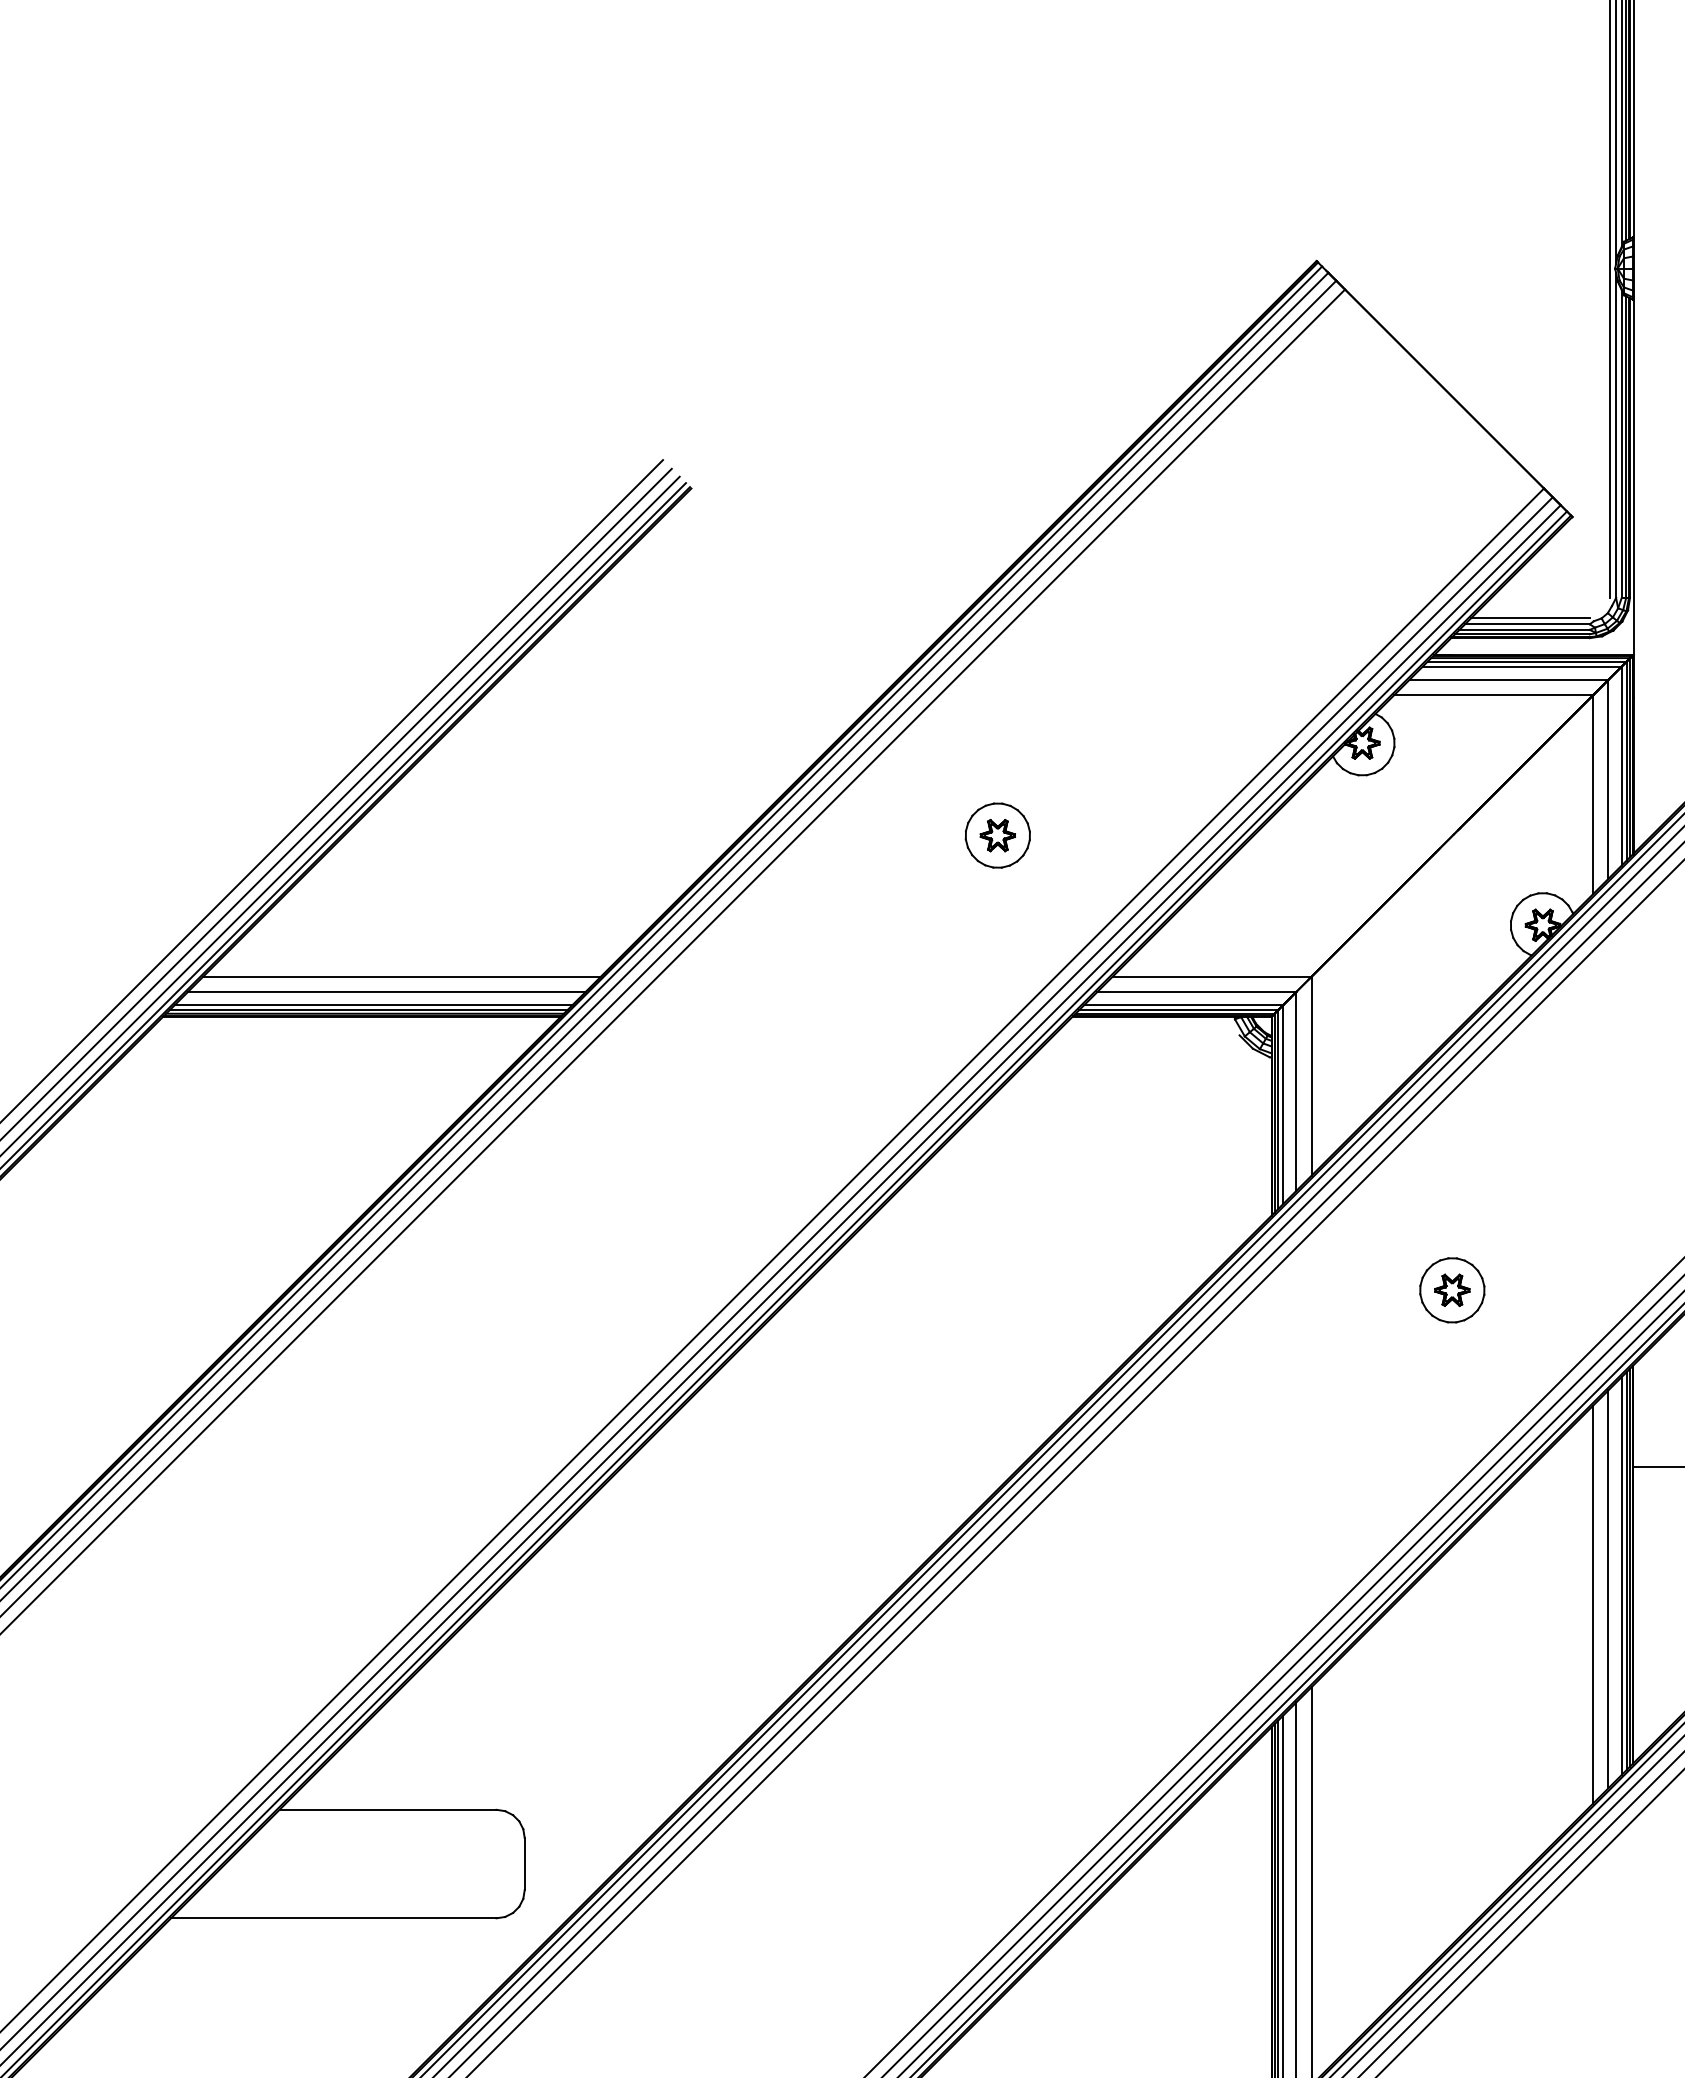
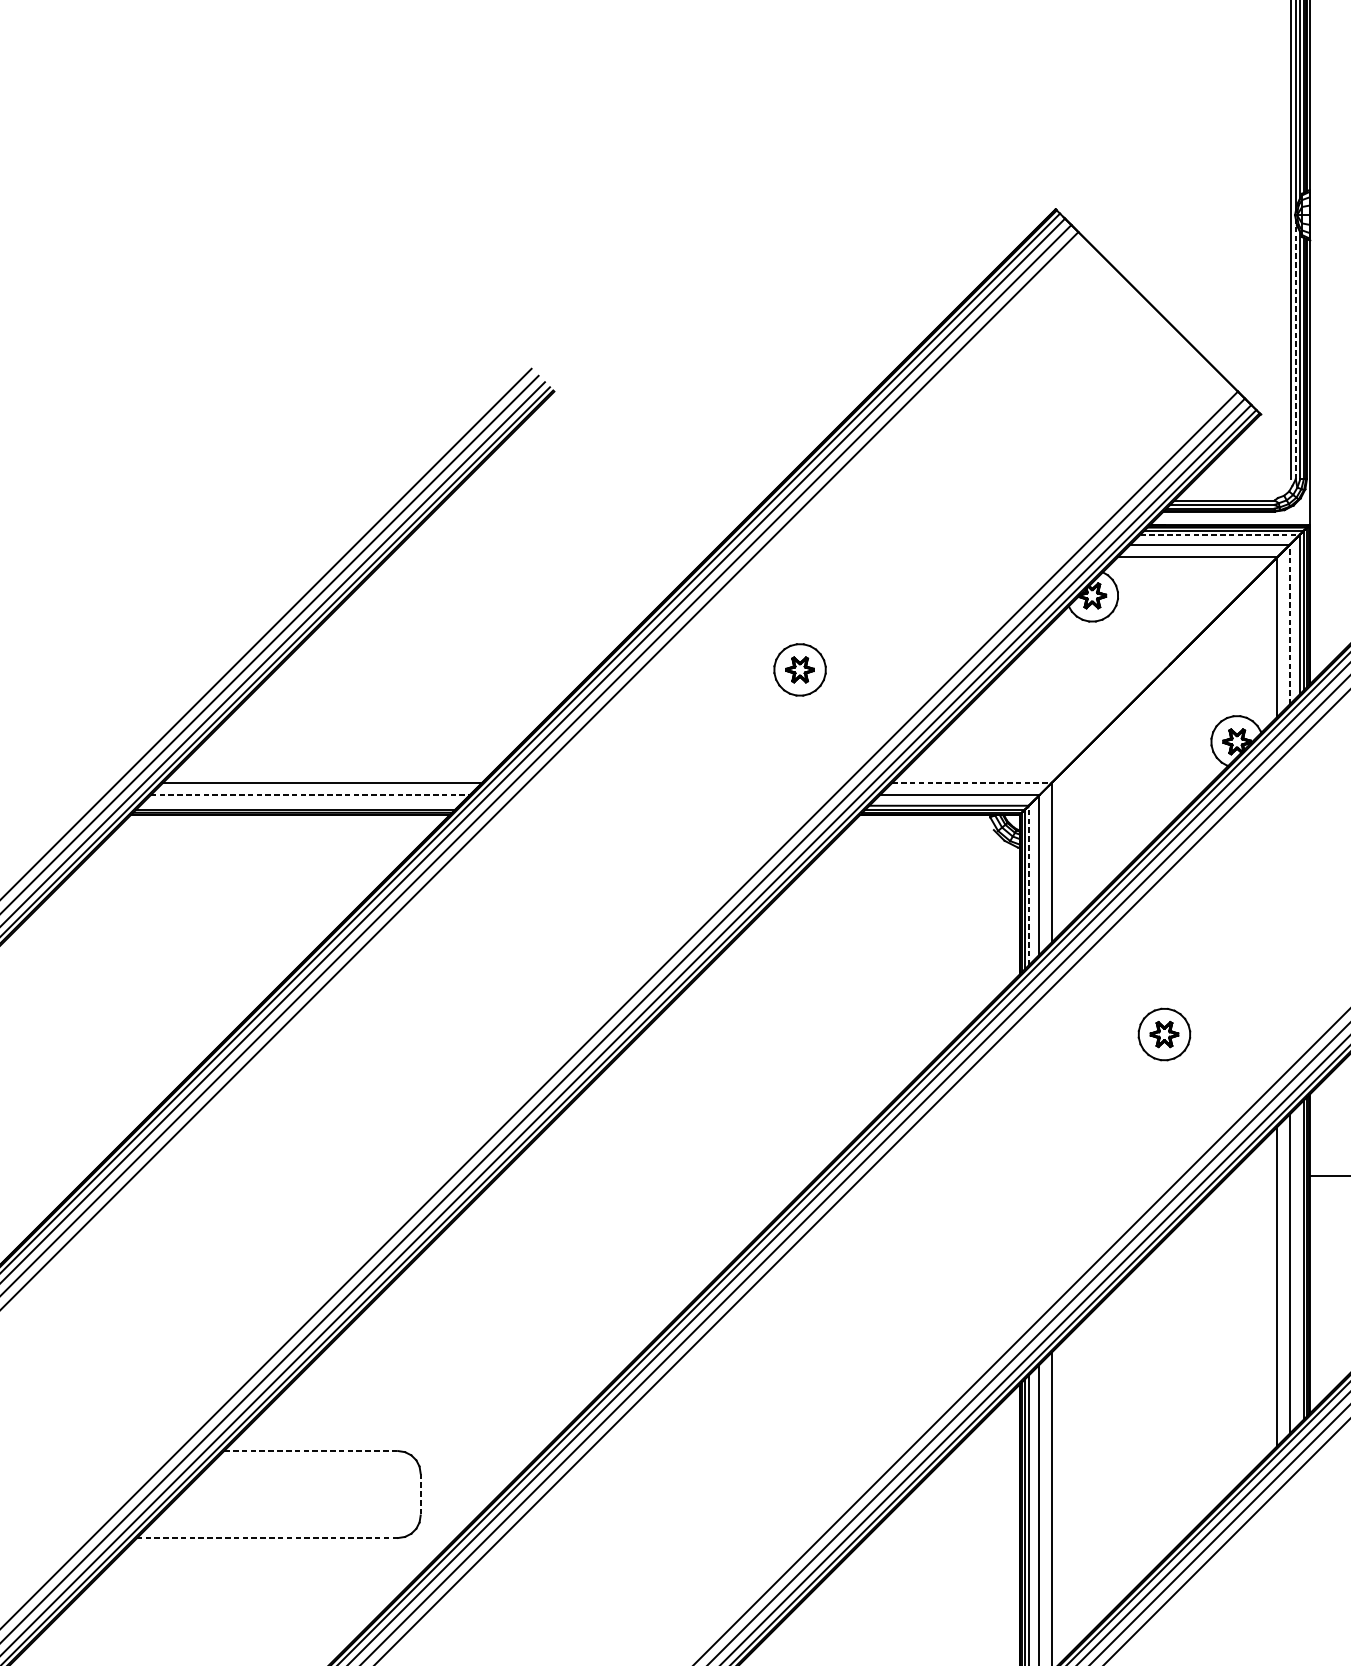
line: (1616, 435) -> (1296, 349), solid -> dashed
line: (1530, 618) -> (1227, 495), removed
line: (1522, 666) -> (1220, 534), solid -> dashed
line: (1608, 778) -> (1289, 624), solid -> dashed
line: (1212, 976) -> (972, 782), solid -> dashed
line: (386, 991) -> (309, 794), solid -> dashed
line: (373, 1005) -> (299, 806), removed
line: (1283, 1103) -> (1029, 884), solid -> dashed
line: (1621, 1576) -> (1300, 1263), removed
line: (388, 1809) -> (311, 1450), solid -> dashed
line: (524, 1864) -> (420, 1494), solid -> dashed
line: (333, 1918) -> (267, 1538), solid -> dashed

